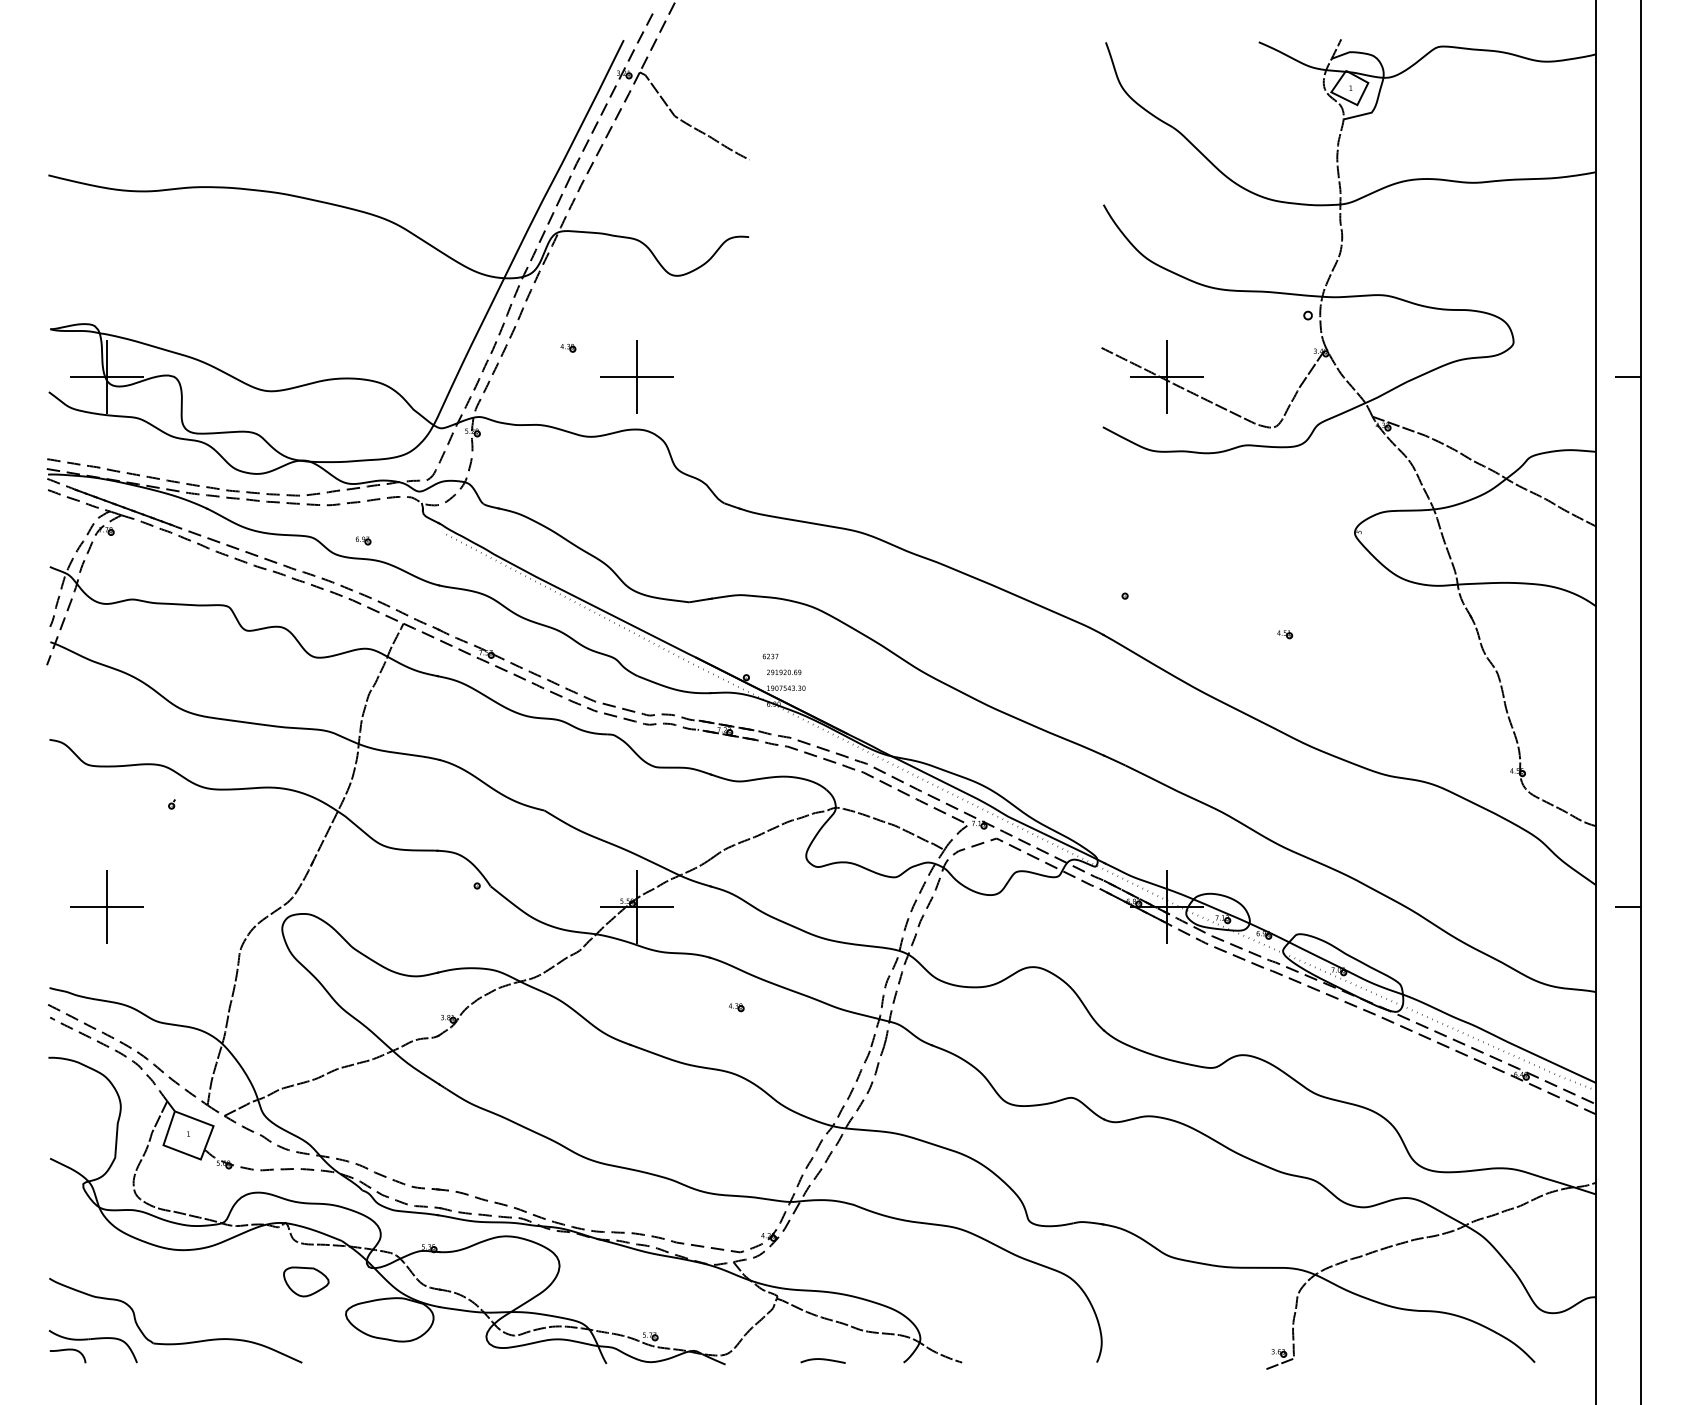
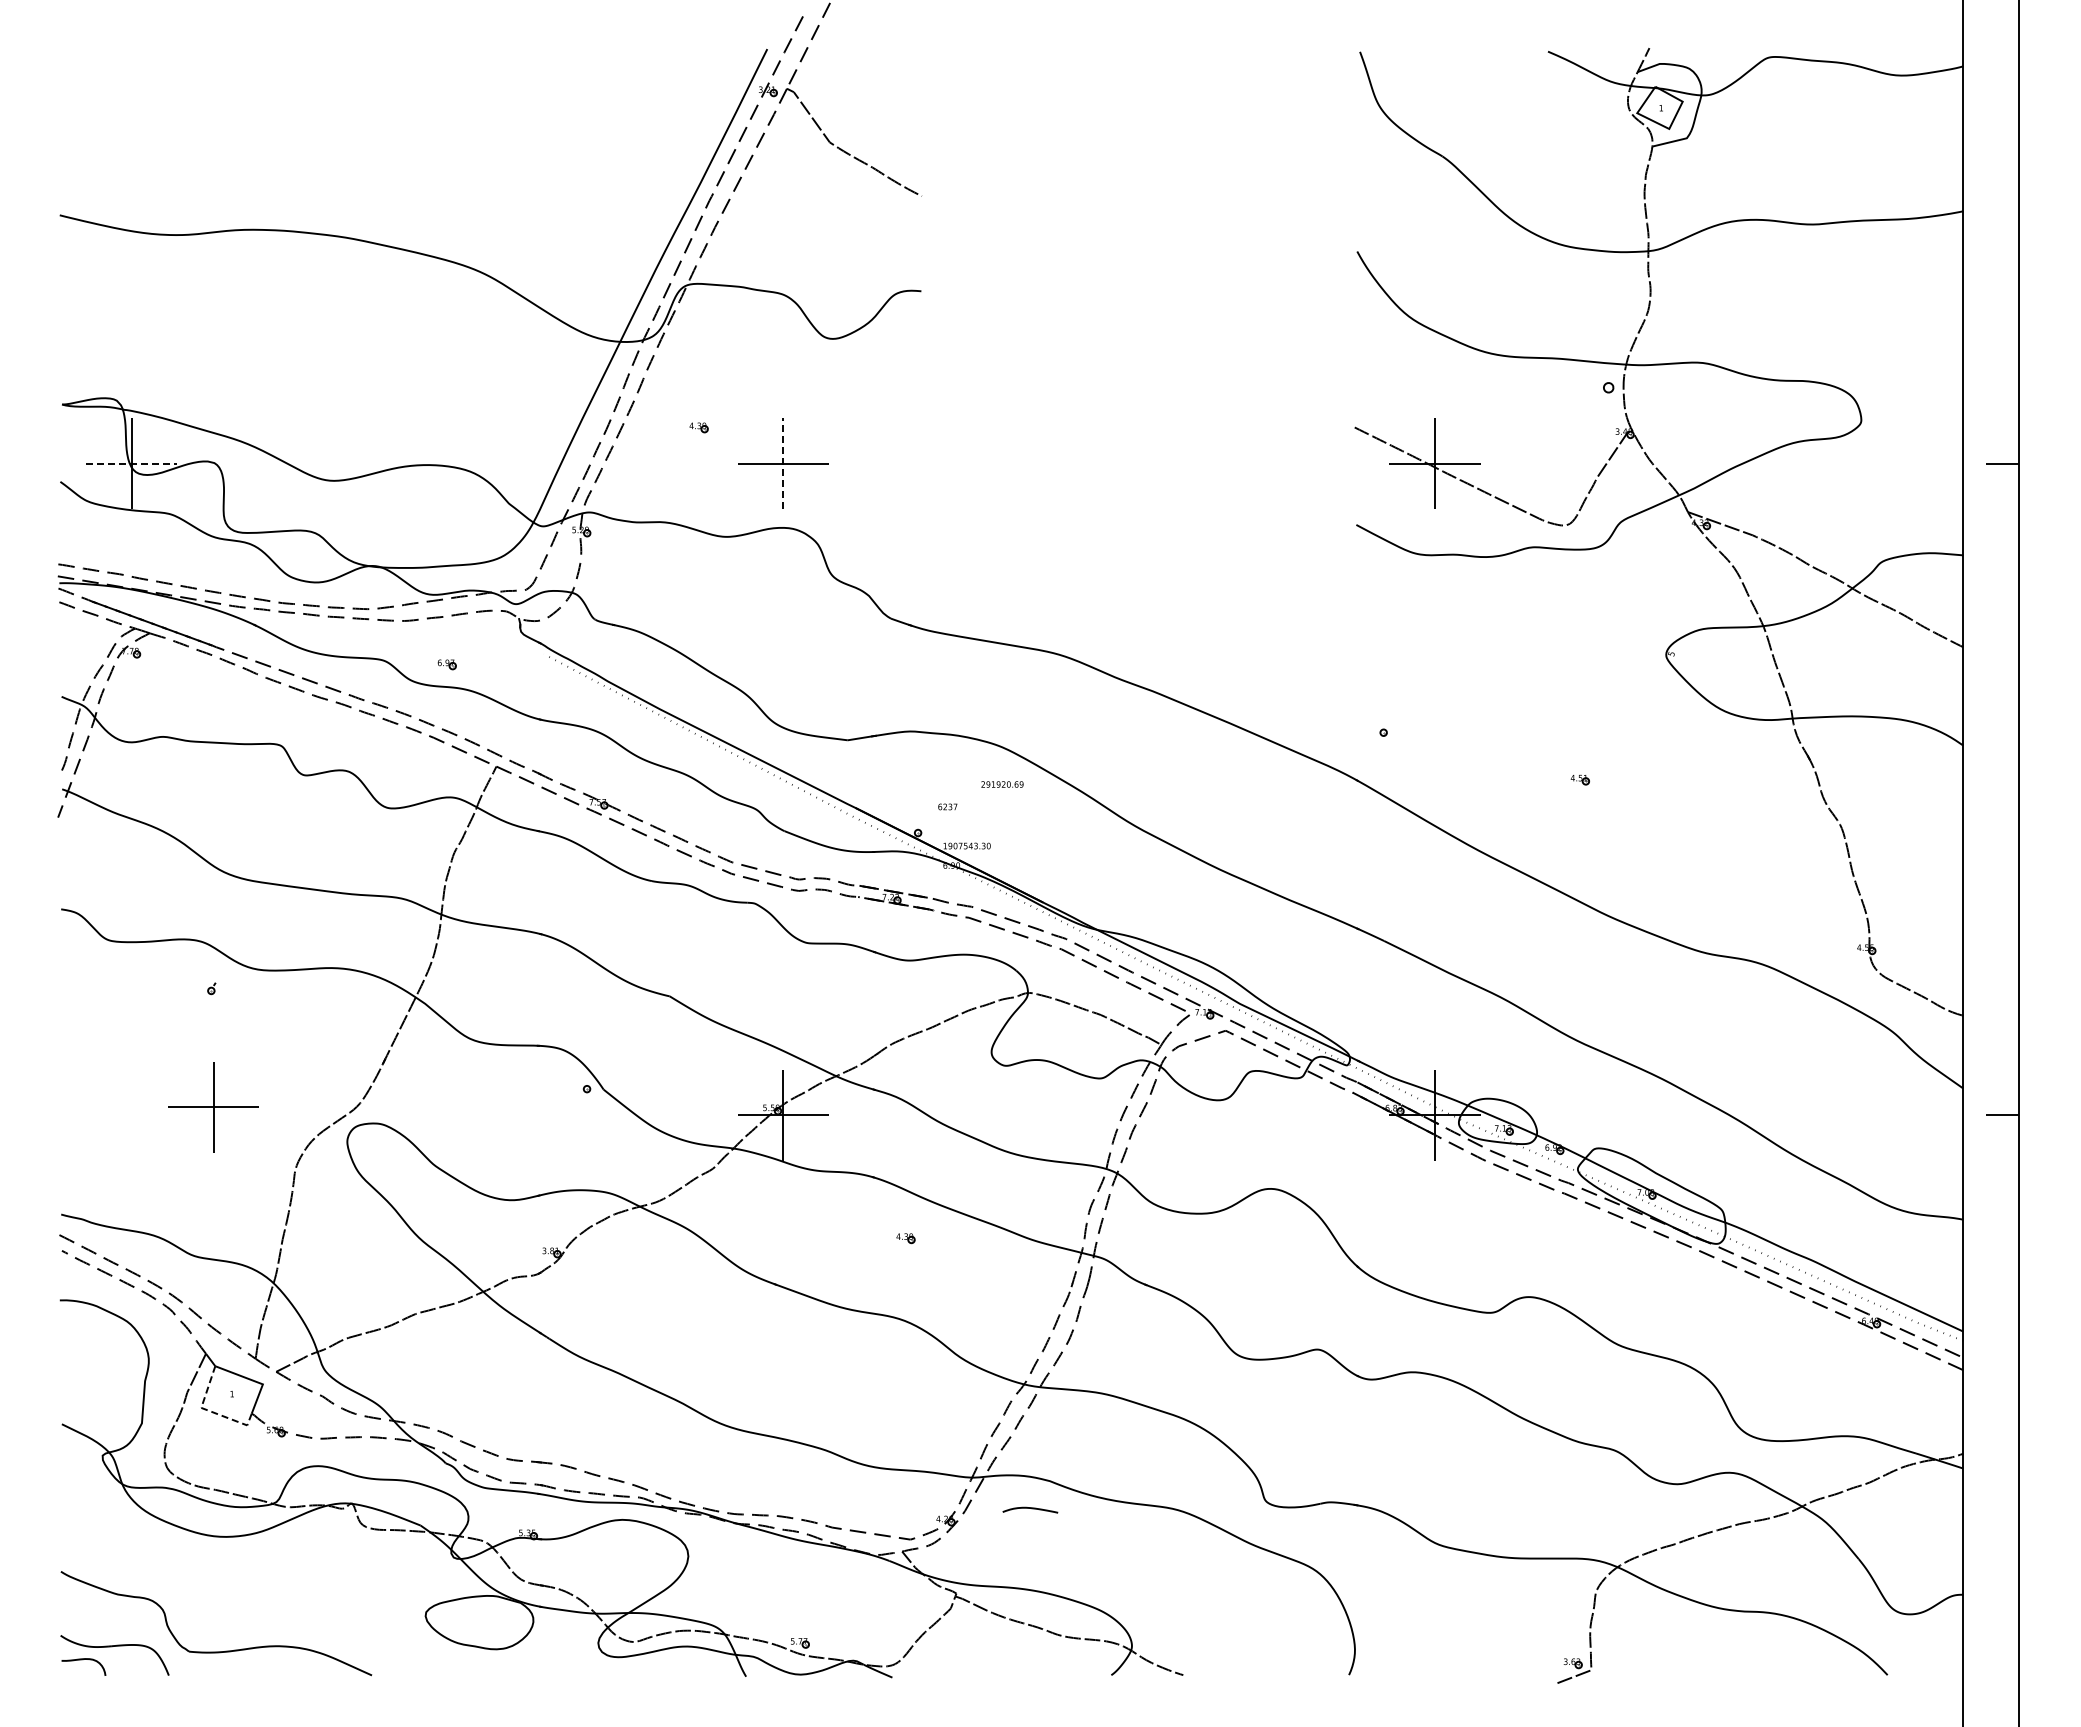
line: (106, 377) -> (131, 463), solid -> dashed
line: (636, 377) -> (783, 463), solid -> dashed
text: (784, 672) -> (1002, 784), moved
part: (106, 907) -> (213, 1107), moved
line: (170, 1148) -> (209, 1411), solid -> dashed
part: (305, 1281) -> (376, 1575), removed
curve: (823, 1359) -> (1030, 1508), moved

